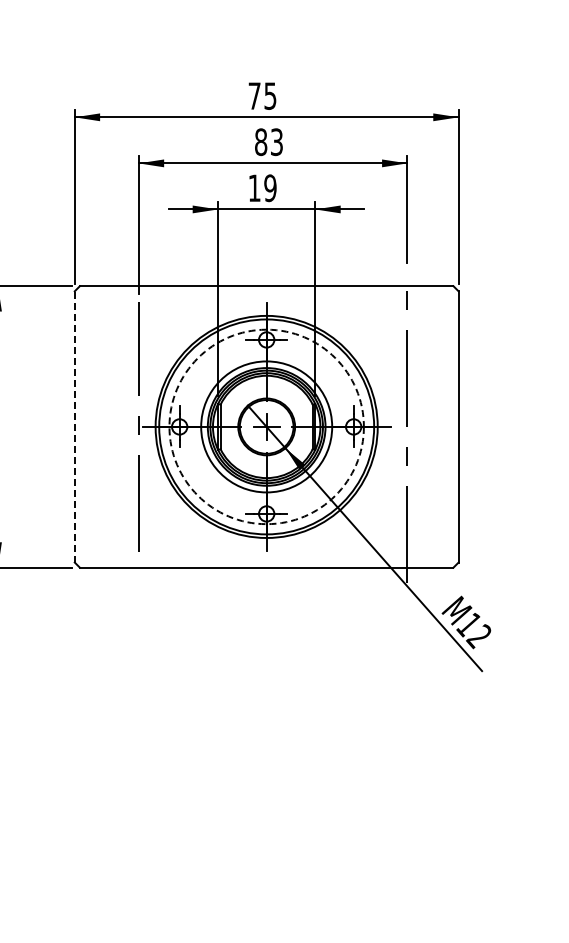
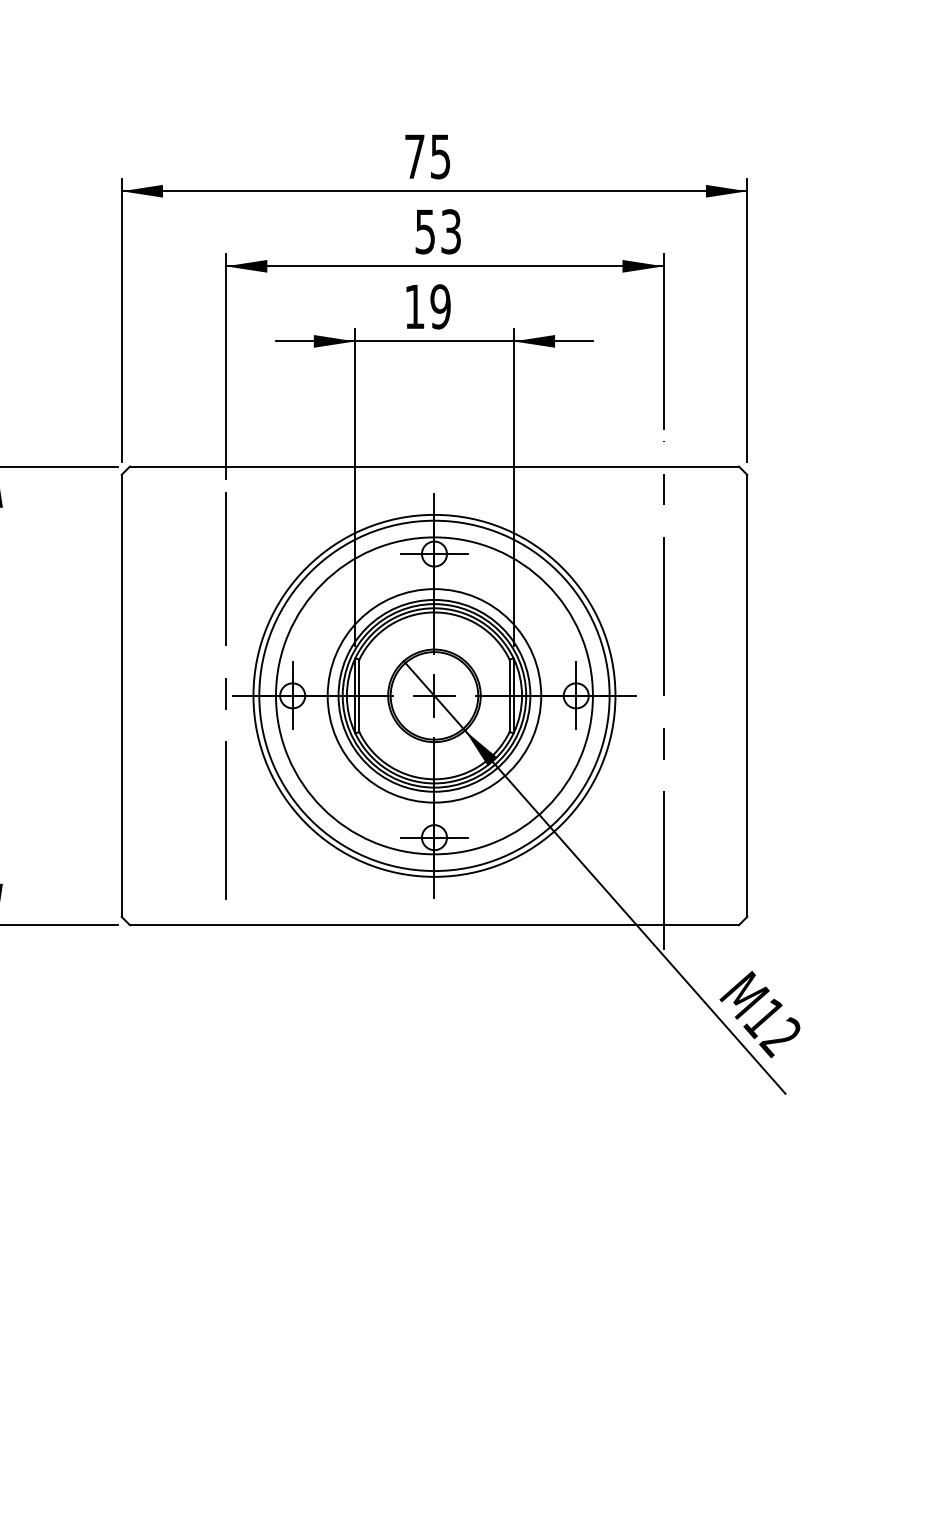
text: (261, 142) -> (426, 232), 83 -> 53
line: (74, 426) -> (121, 695), dashed -> solid
circle: (266, 426) -> (434, 695), dashed -> solid

